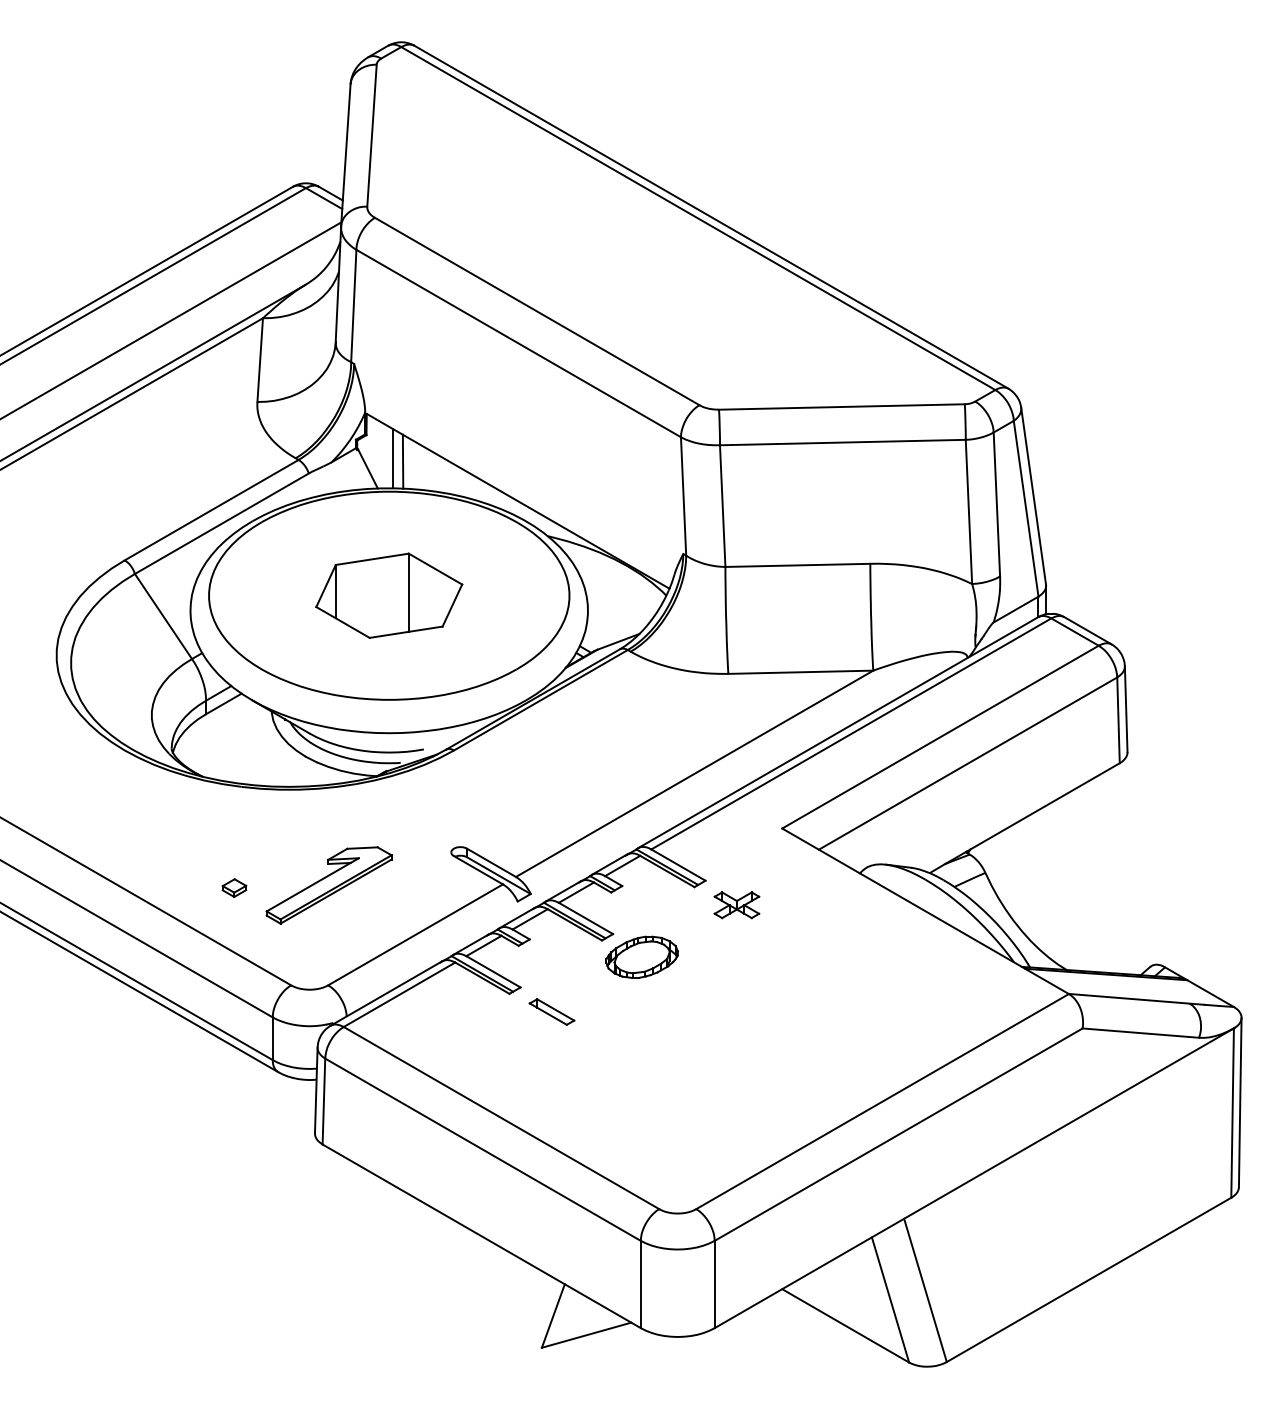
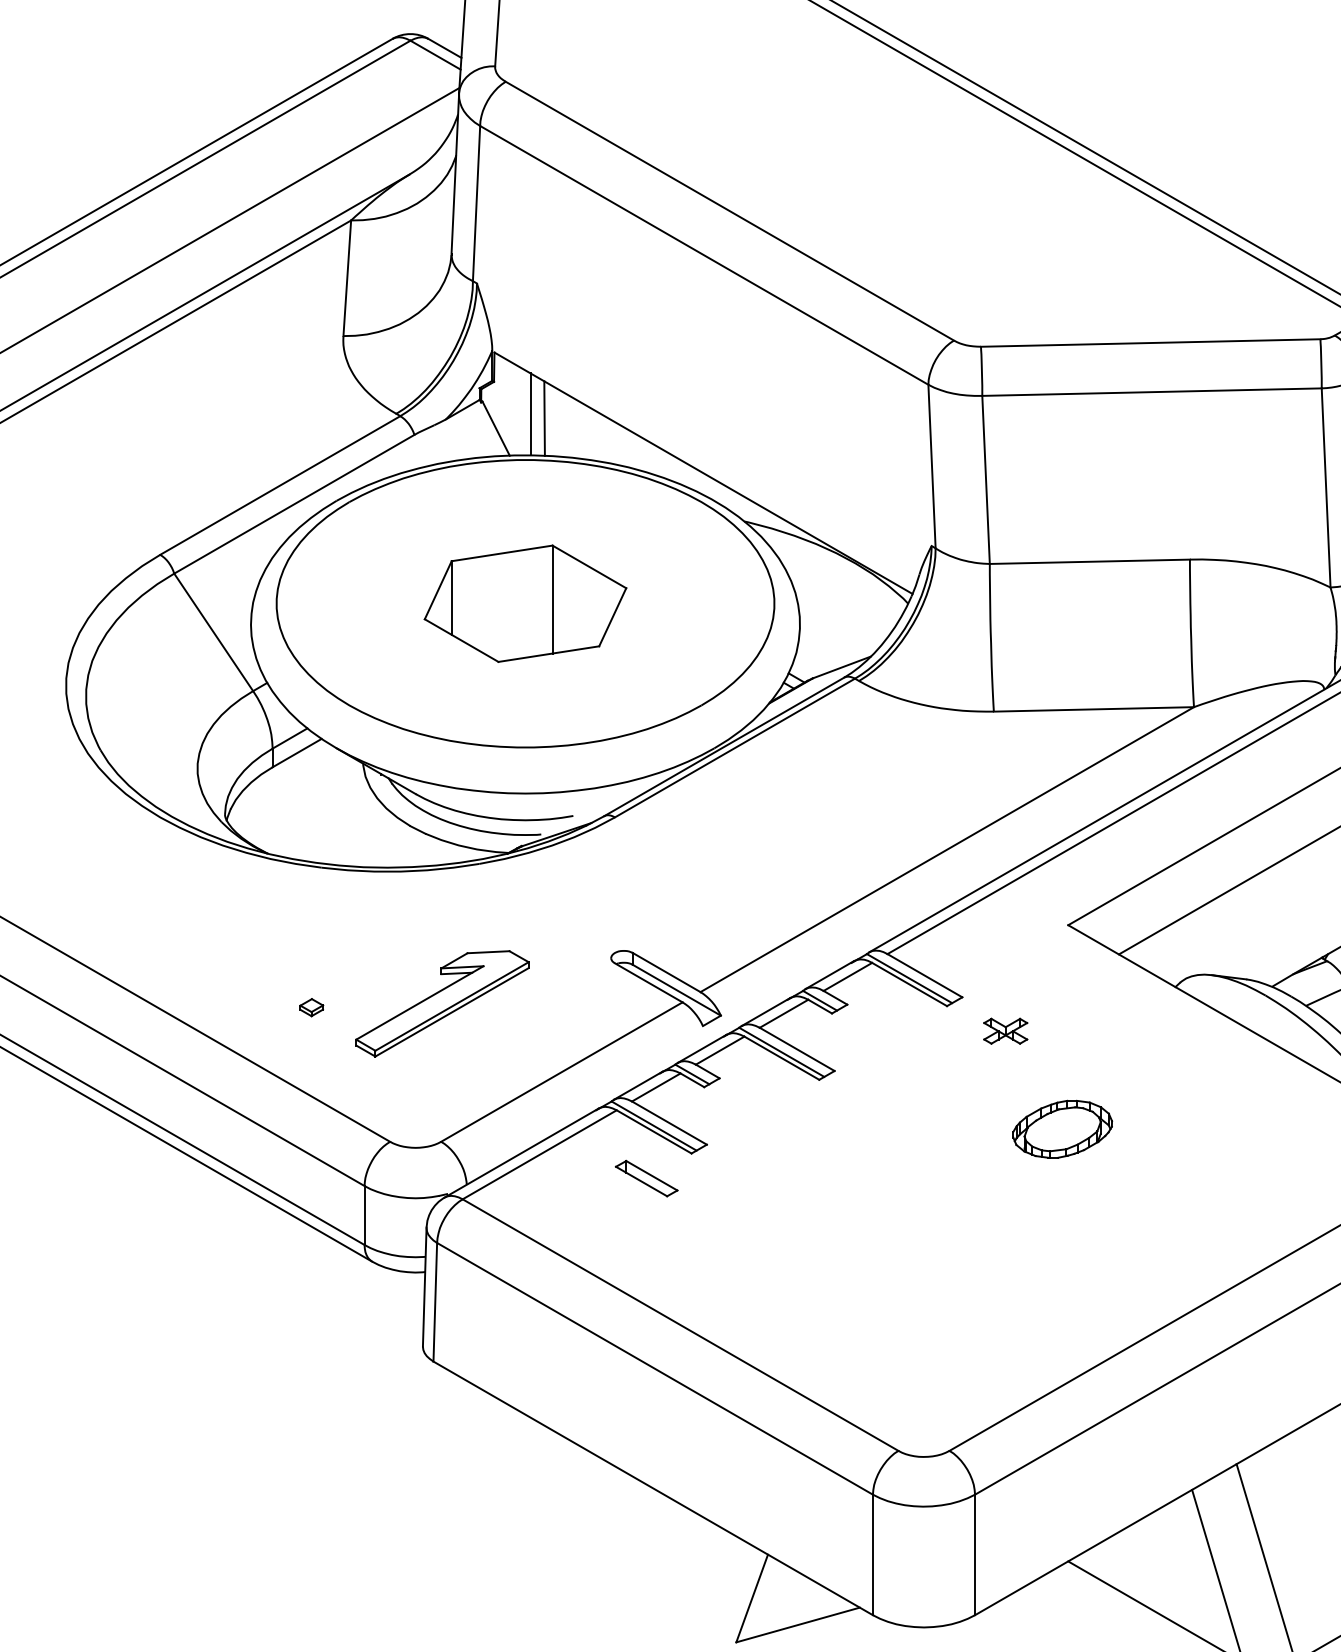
part: (234, 888) -> (311, 1008), size x0.7
part: (736, 905) -> (1005, 1031), size x0.7
part: (641, 956) -> (1061, 1128), moved
part: (551, 1011) -> (646, 1177), moved

